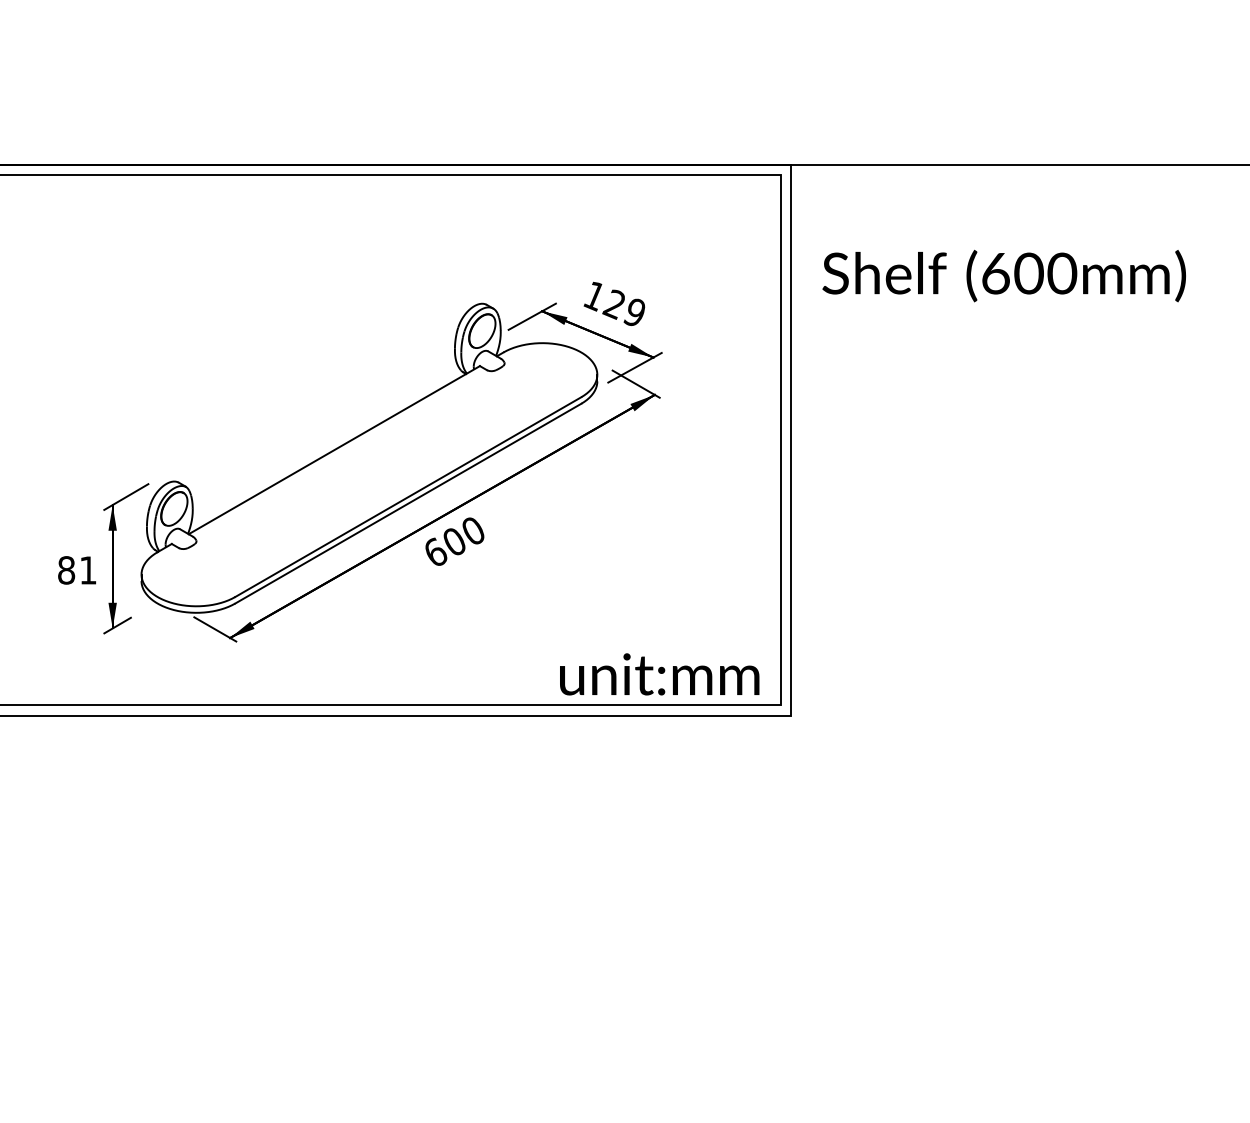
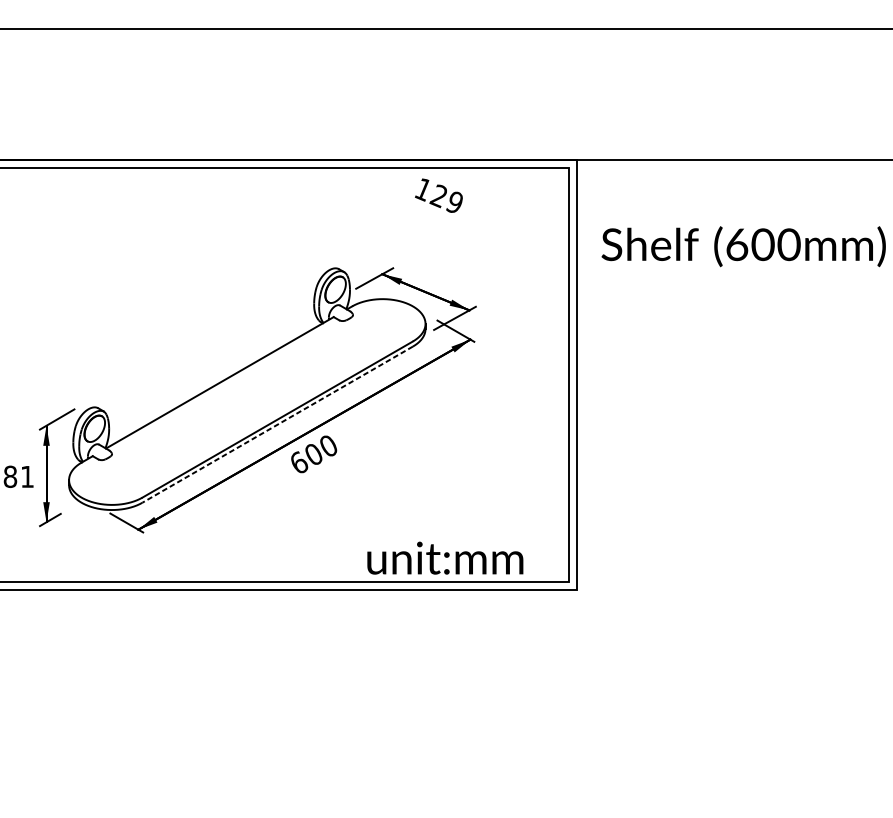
text: (614, 303) -> (438, 195), moved
line: (408, 503) -> (277, 424), solid -> dashed
text: (659, 674) -> (445, 558), moved

